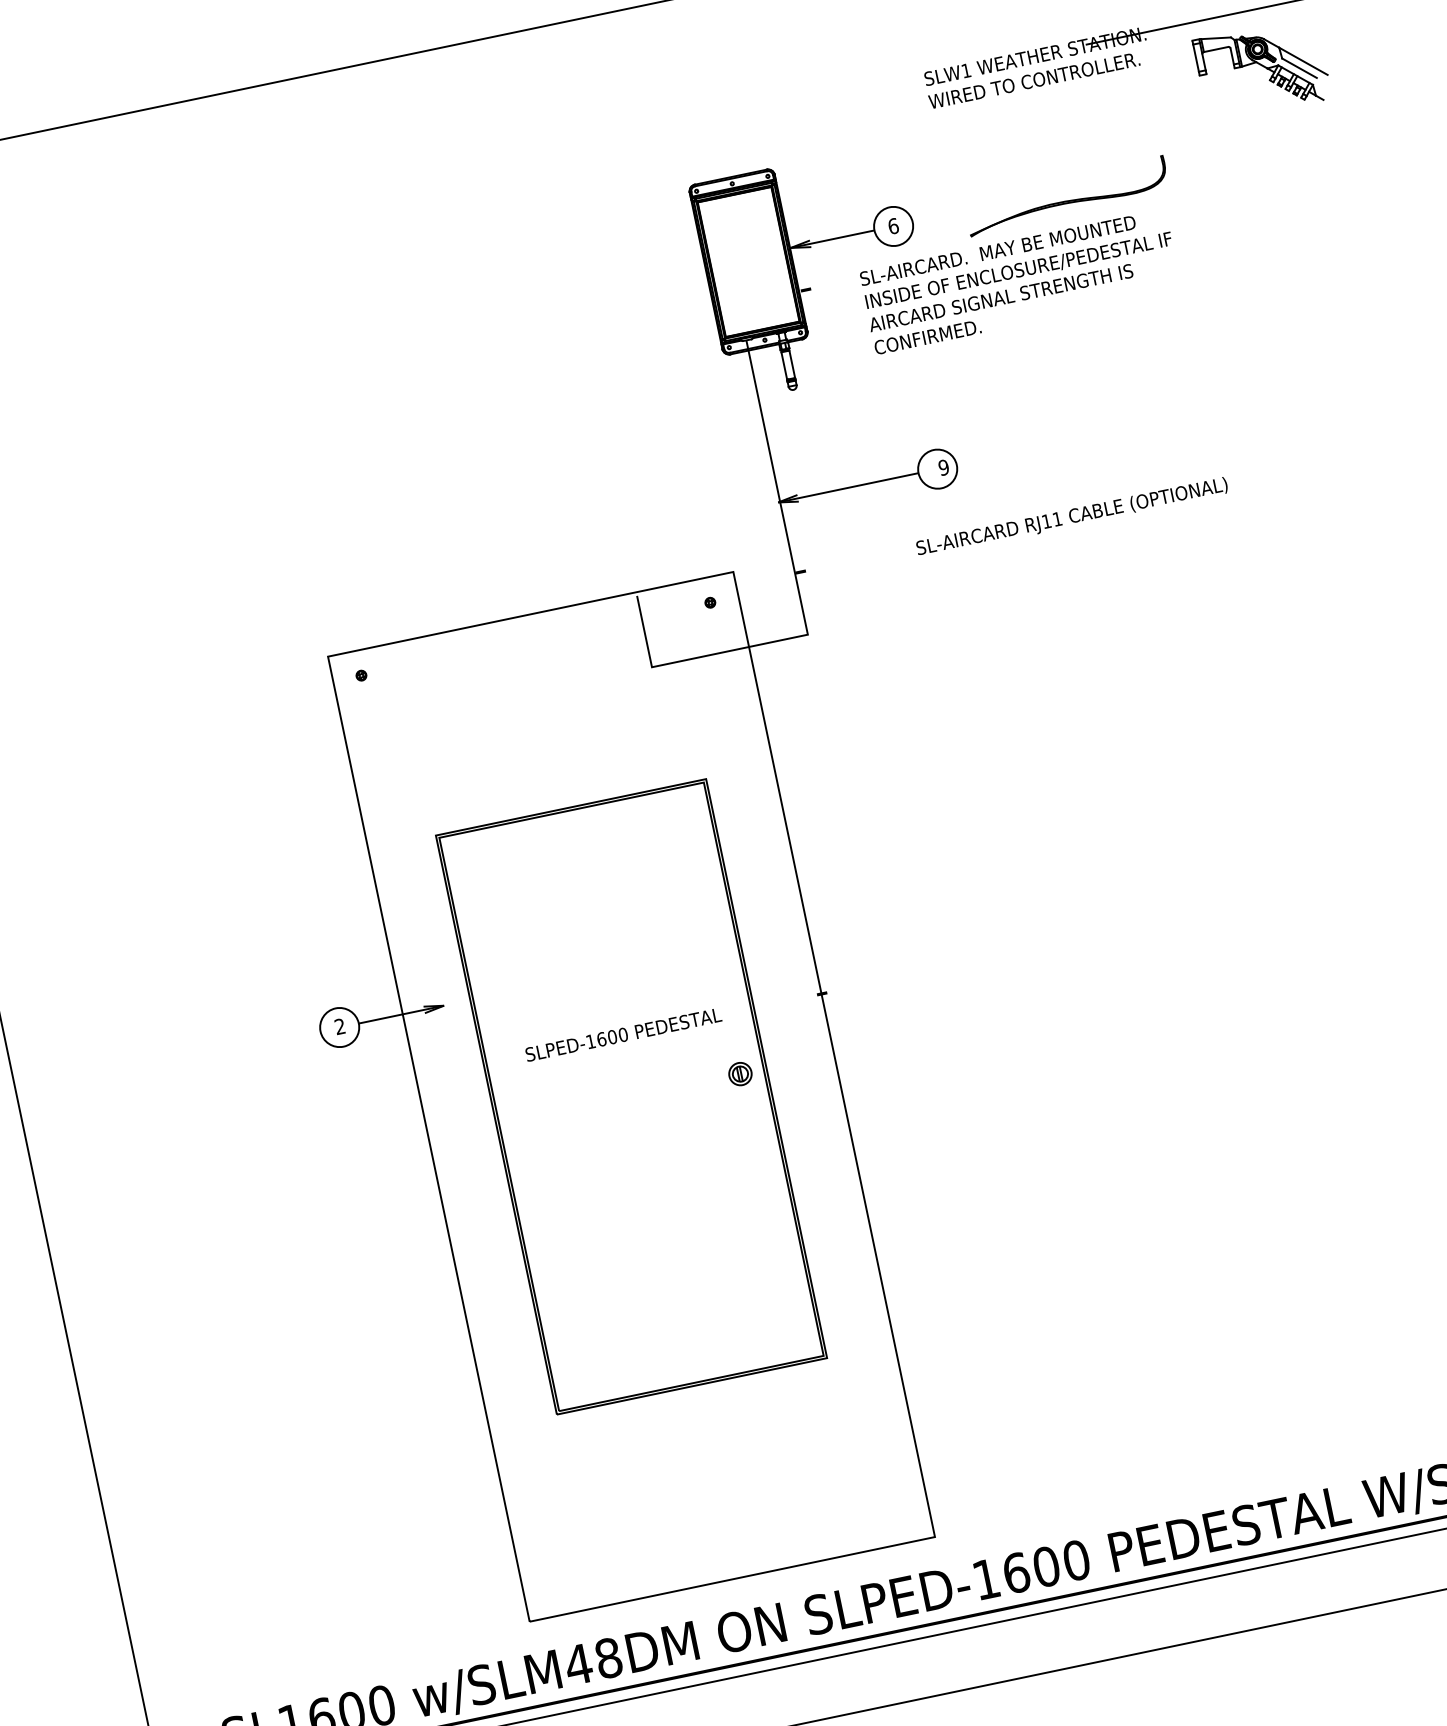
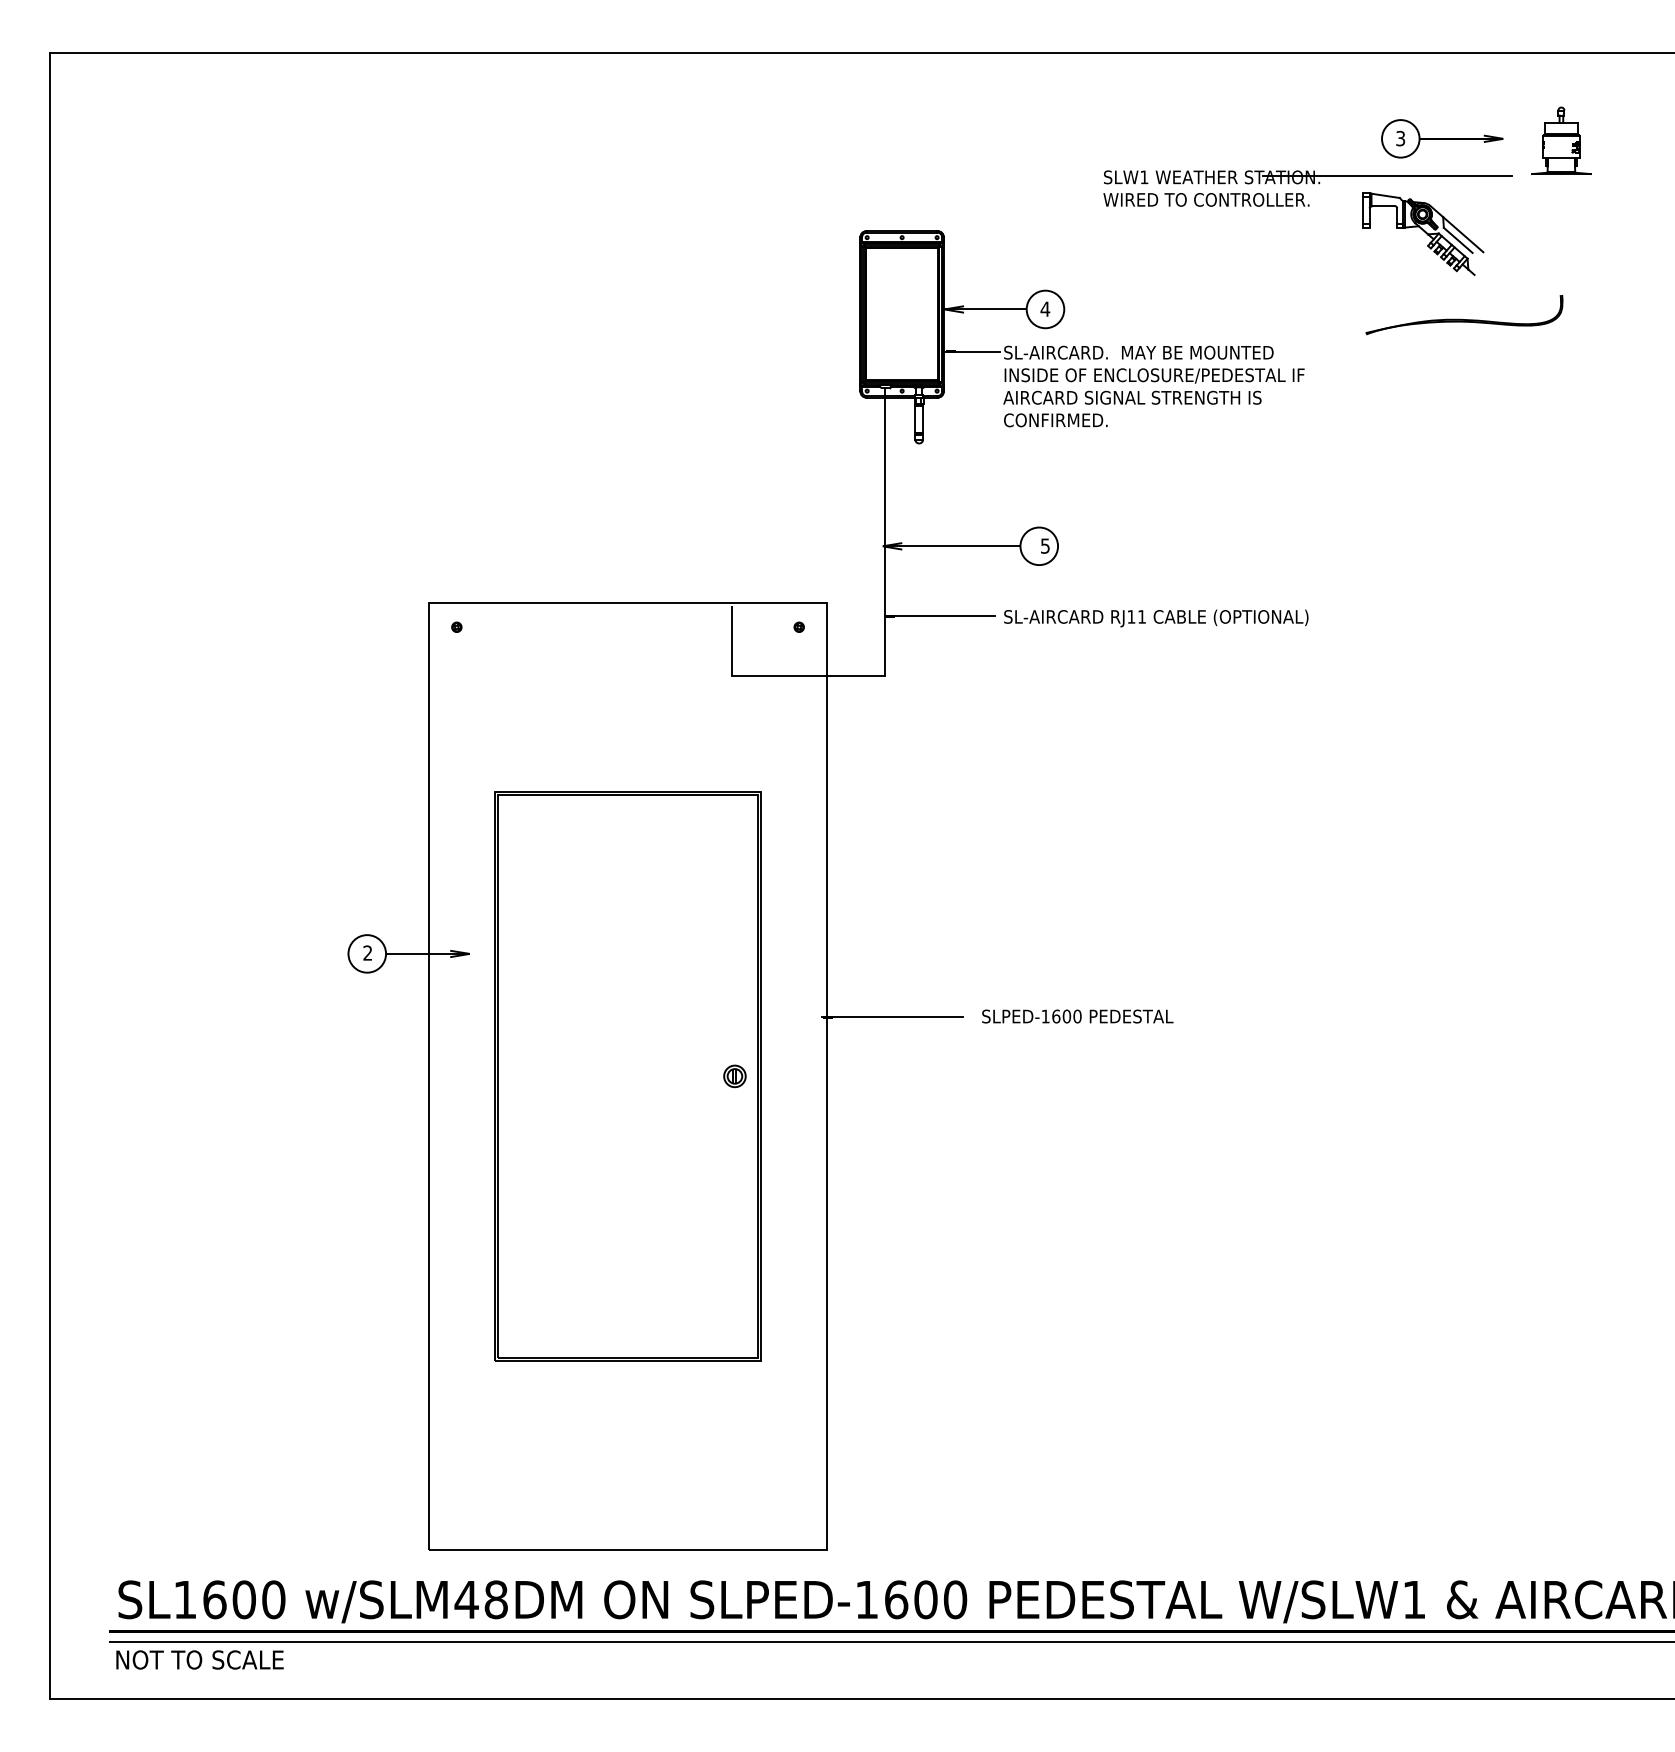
part: (1067, 196) -> (1464, 315), moved
text: (893, 225) -> (1045, 308), 6 -> 4
line: (828, 284) -> (972, 351), added
text: (942, 467) -> (1044, 545), 9 -> 5
line: (850, 560) -> (939, 615), added
line: (888, 979) -> (892, 1016), added
text: (623, 1034) -> (1077, 1016), moved

